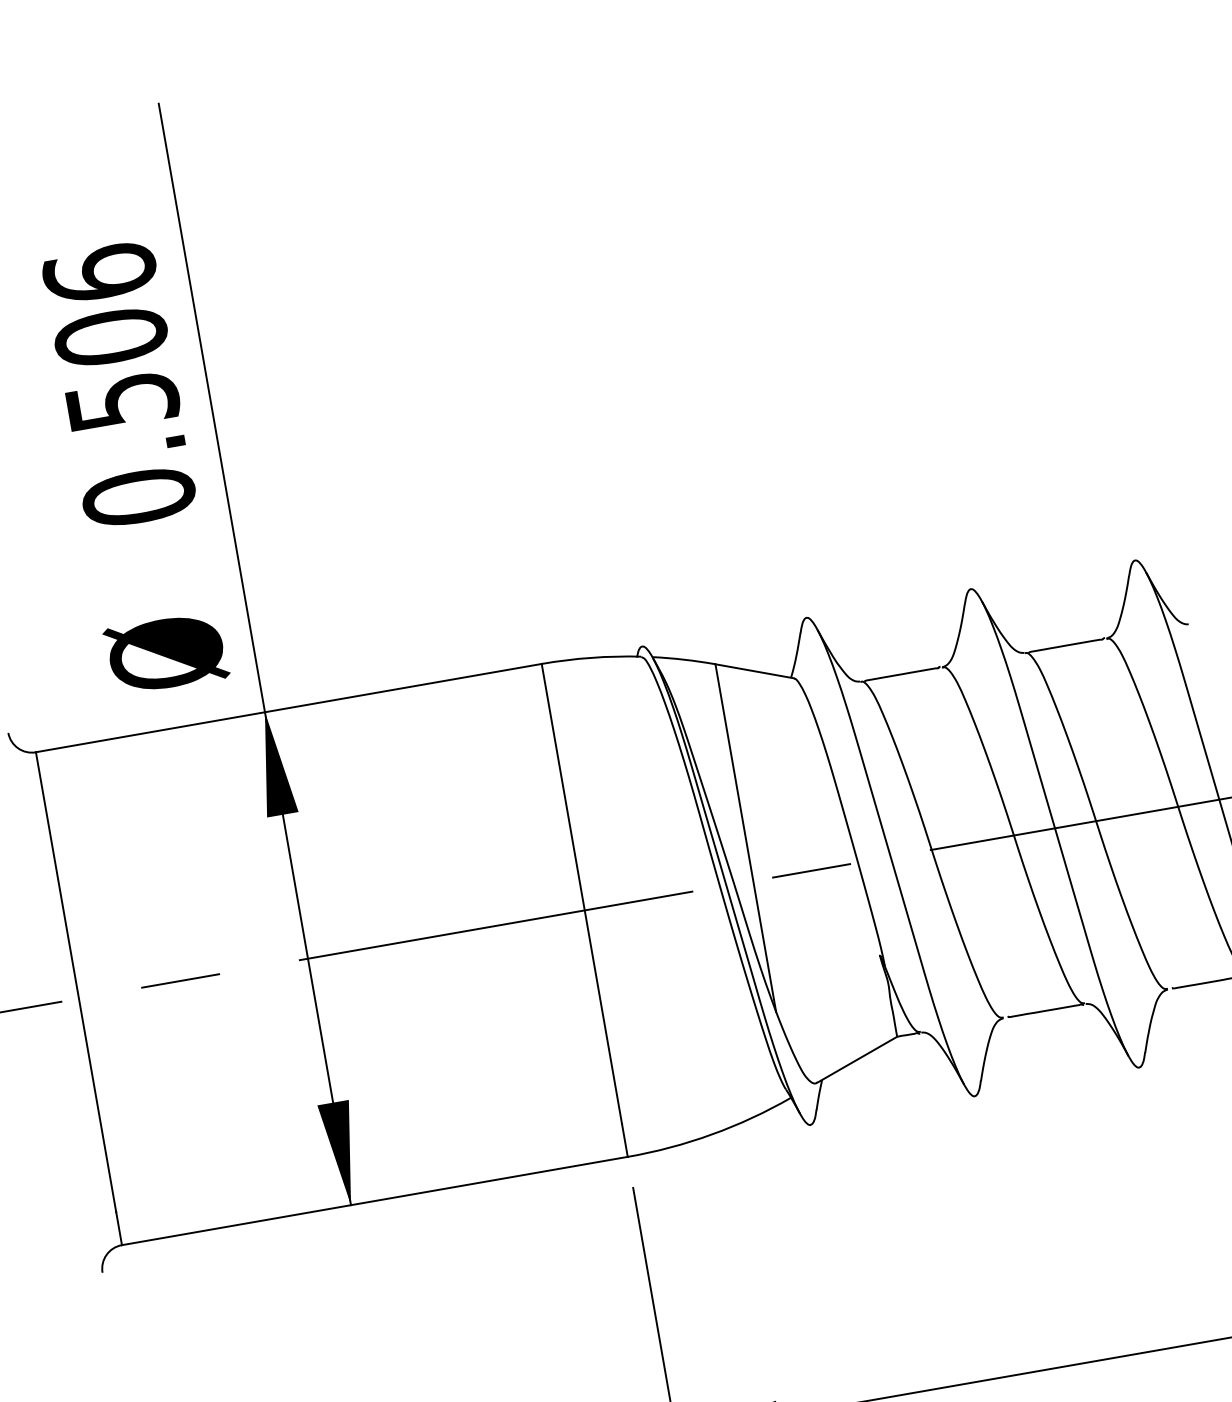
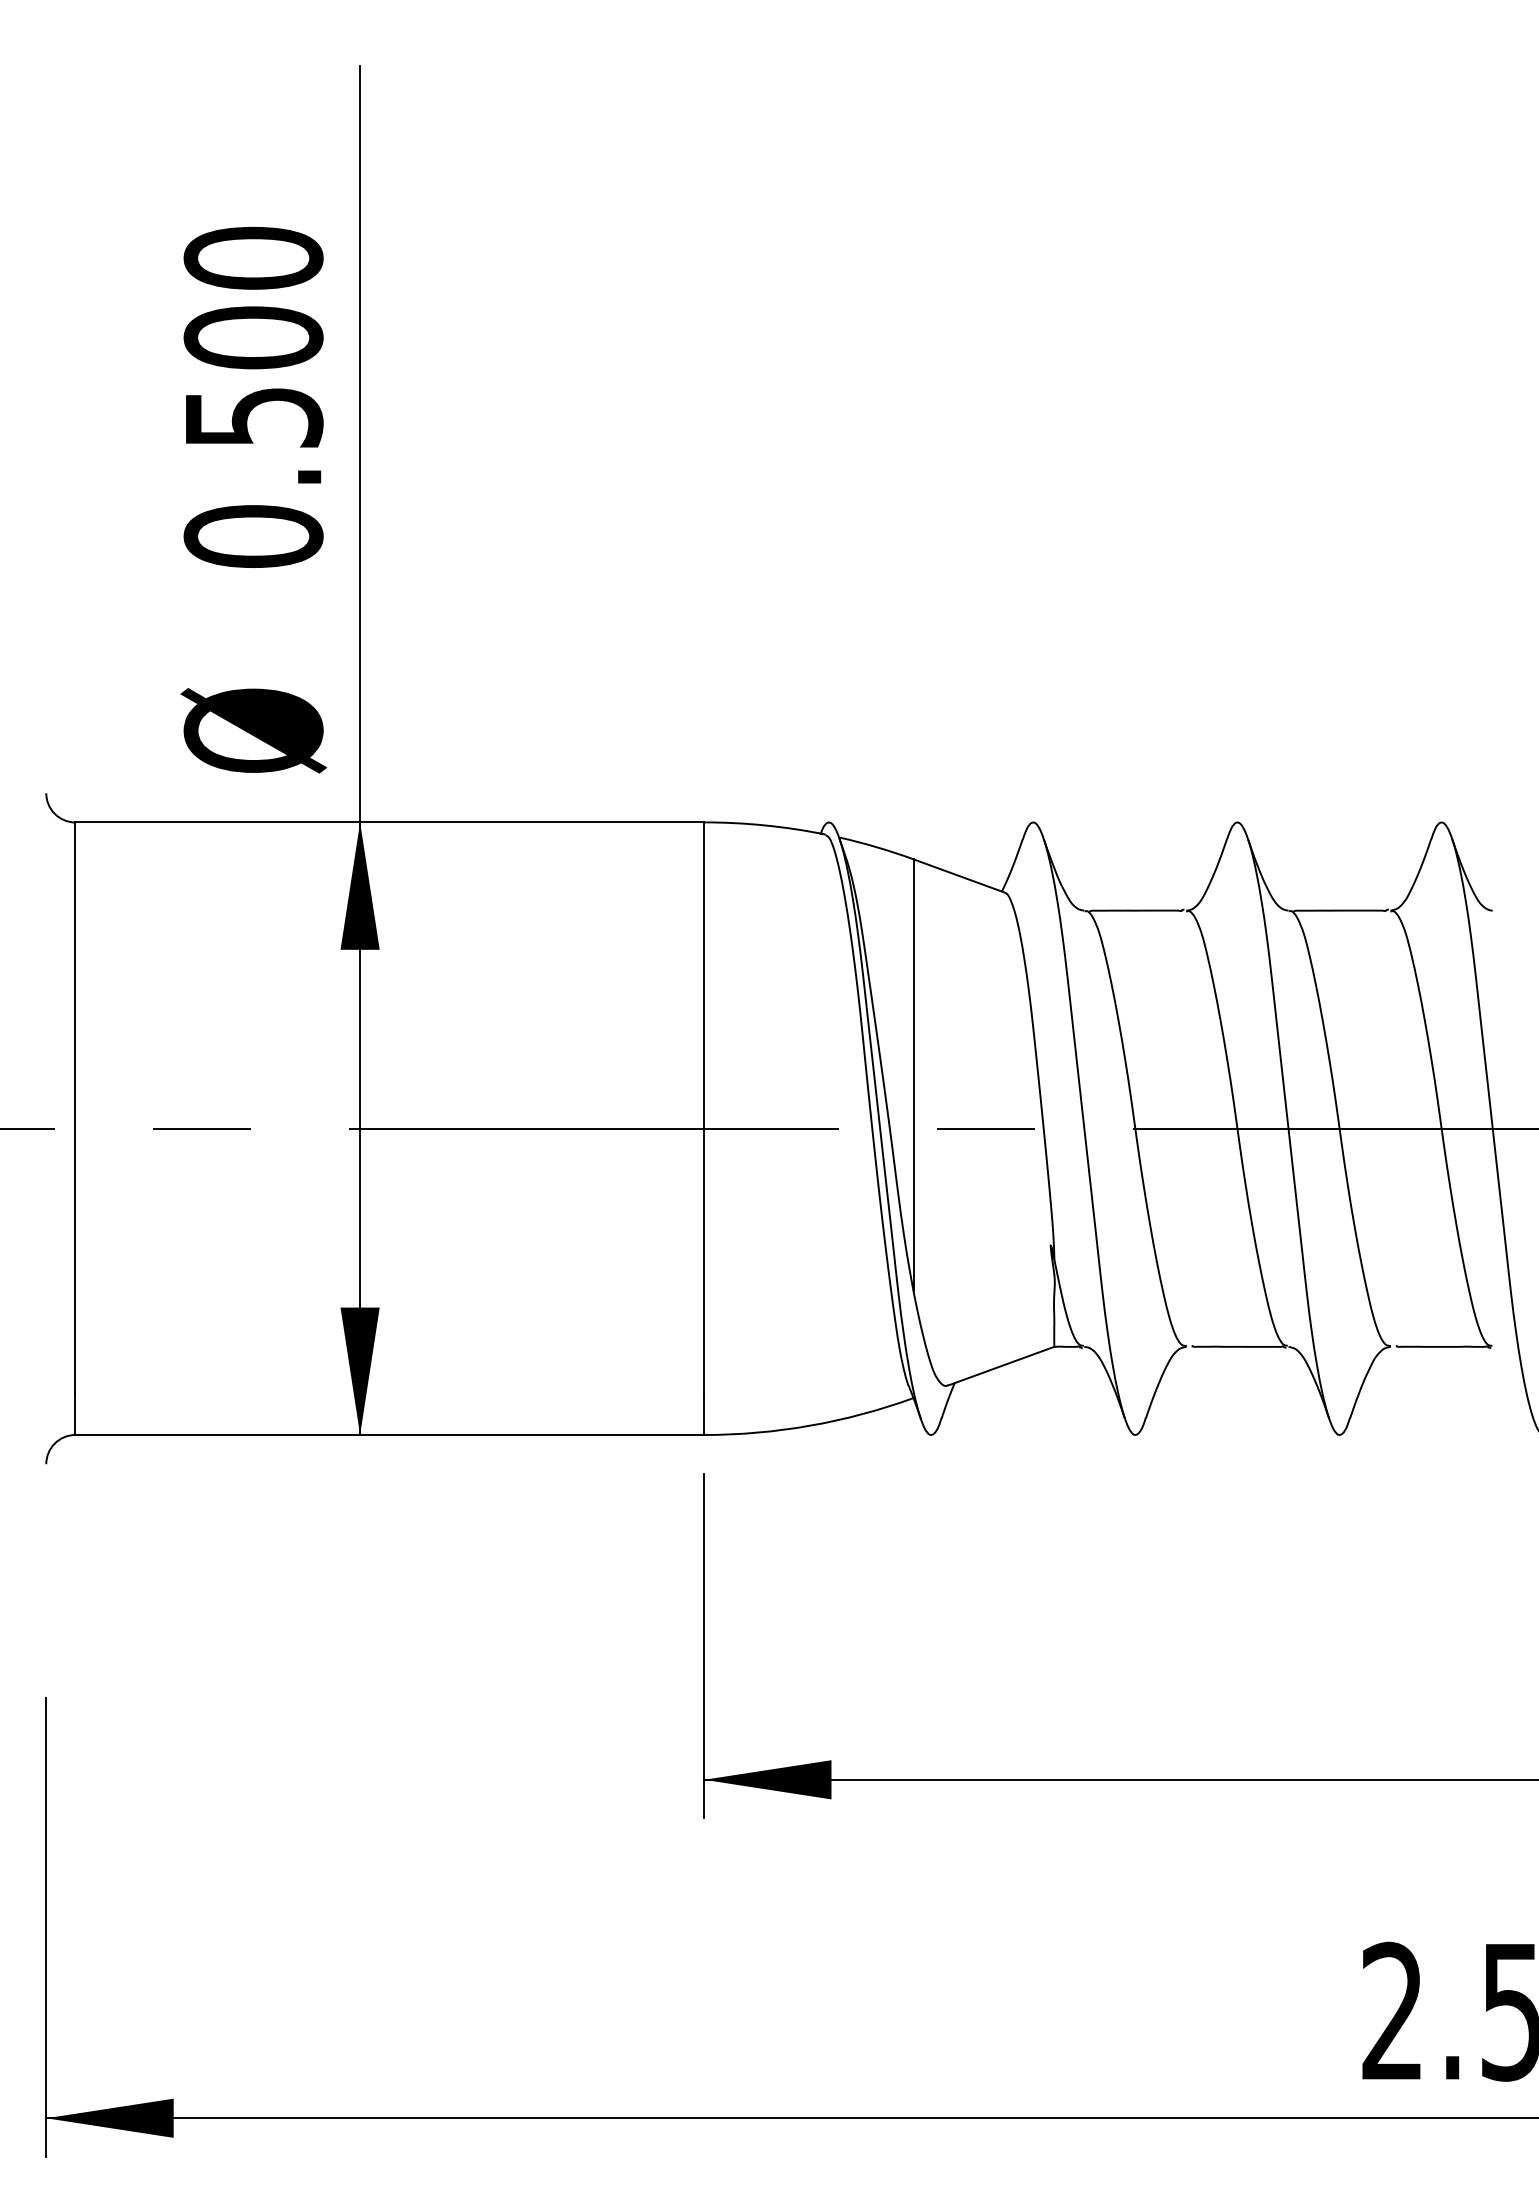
text: (99, 272) -> (253, 257), 0.506 -> 0.500

